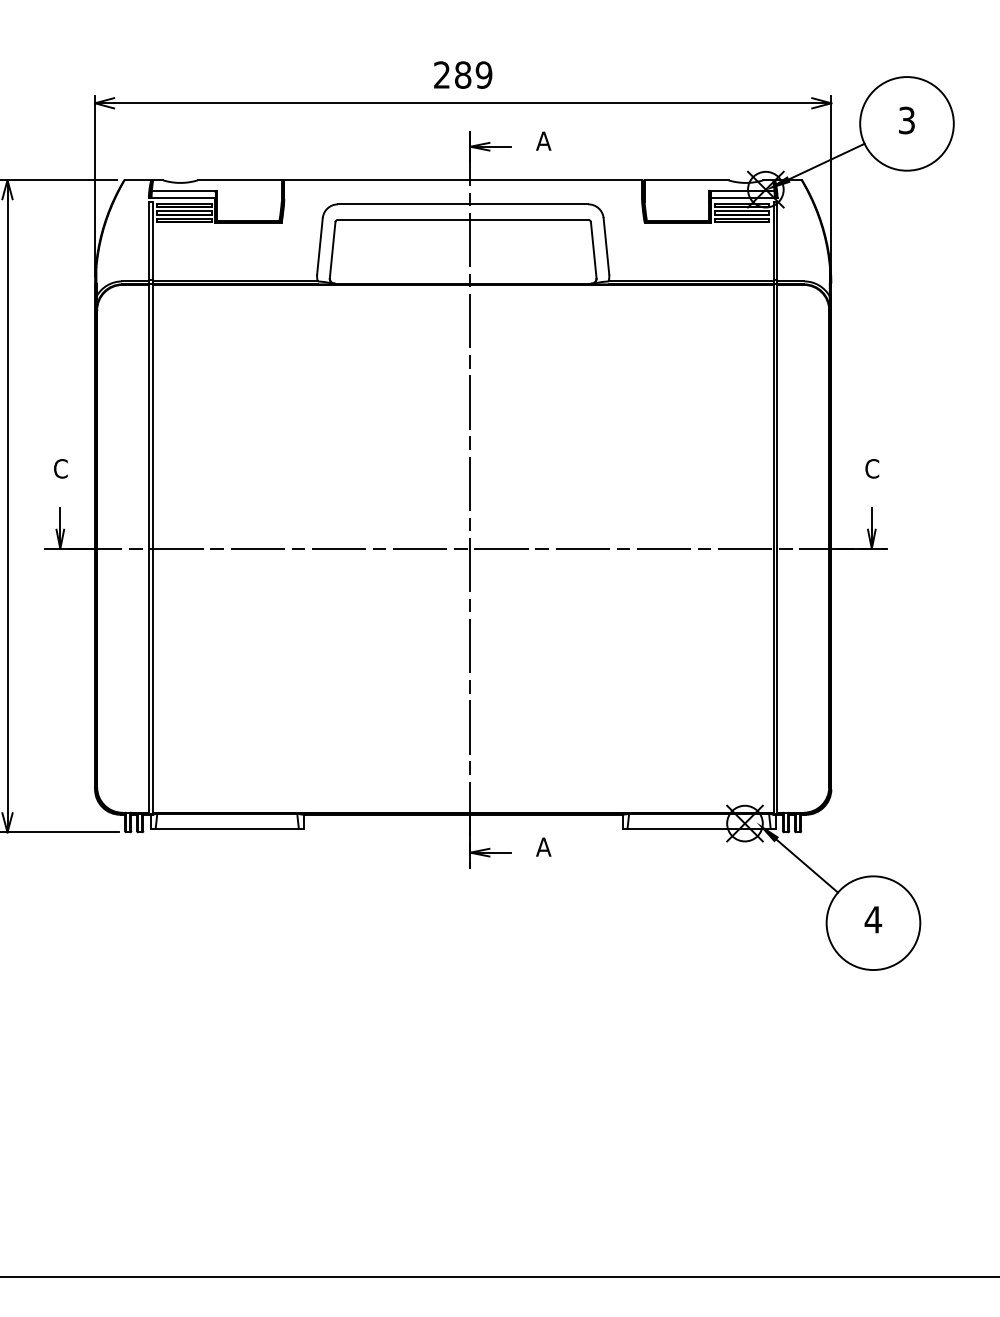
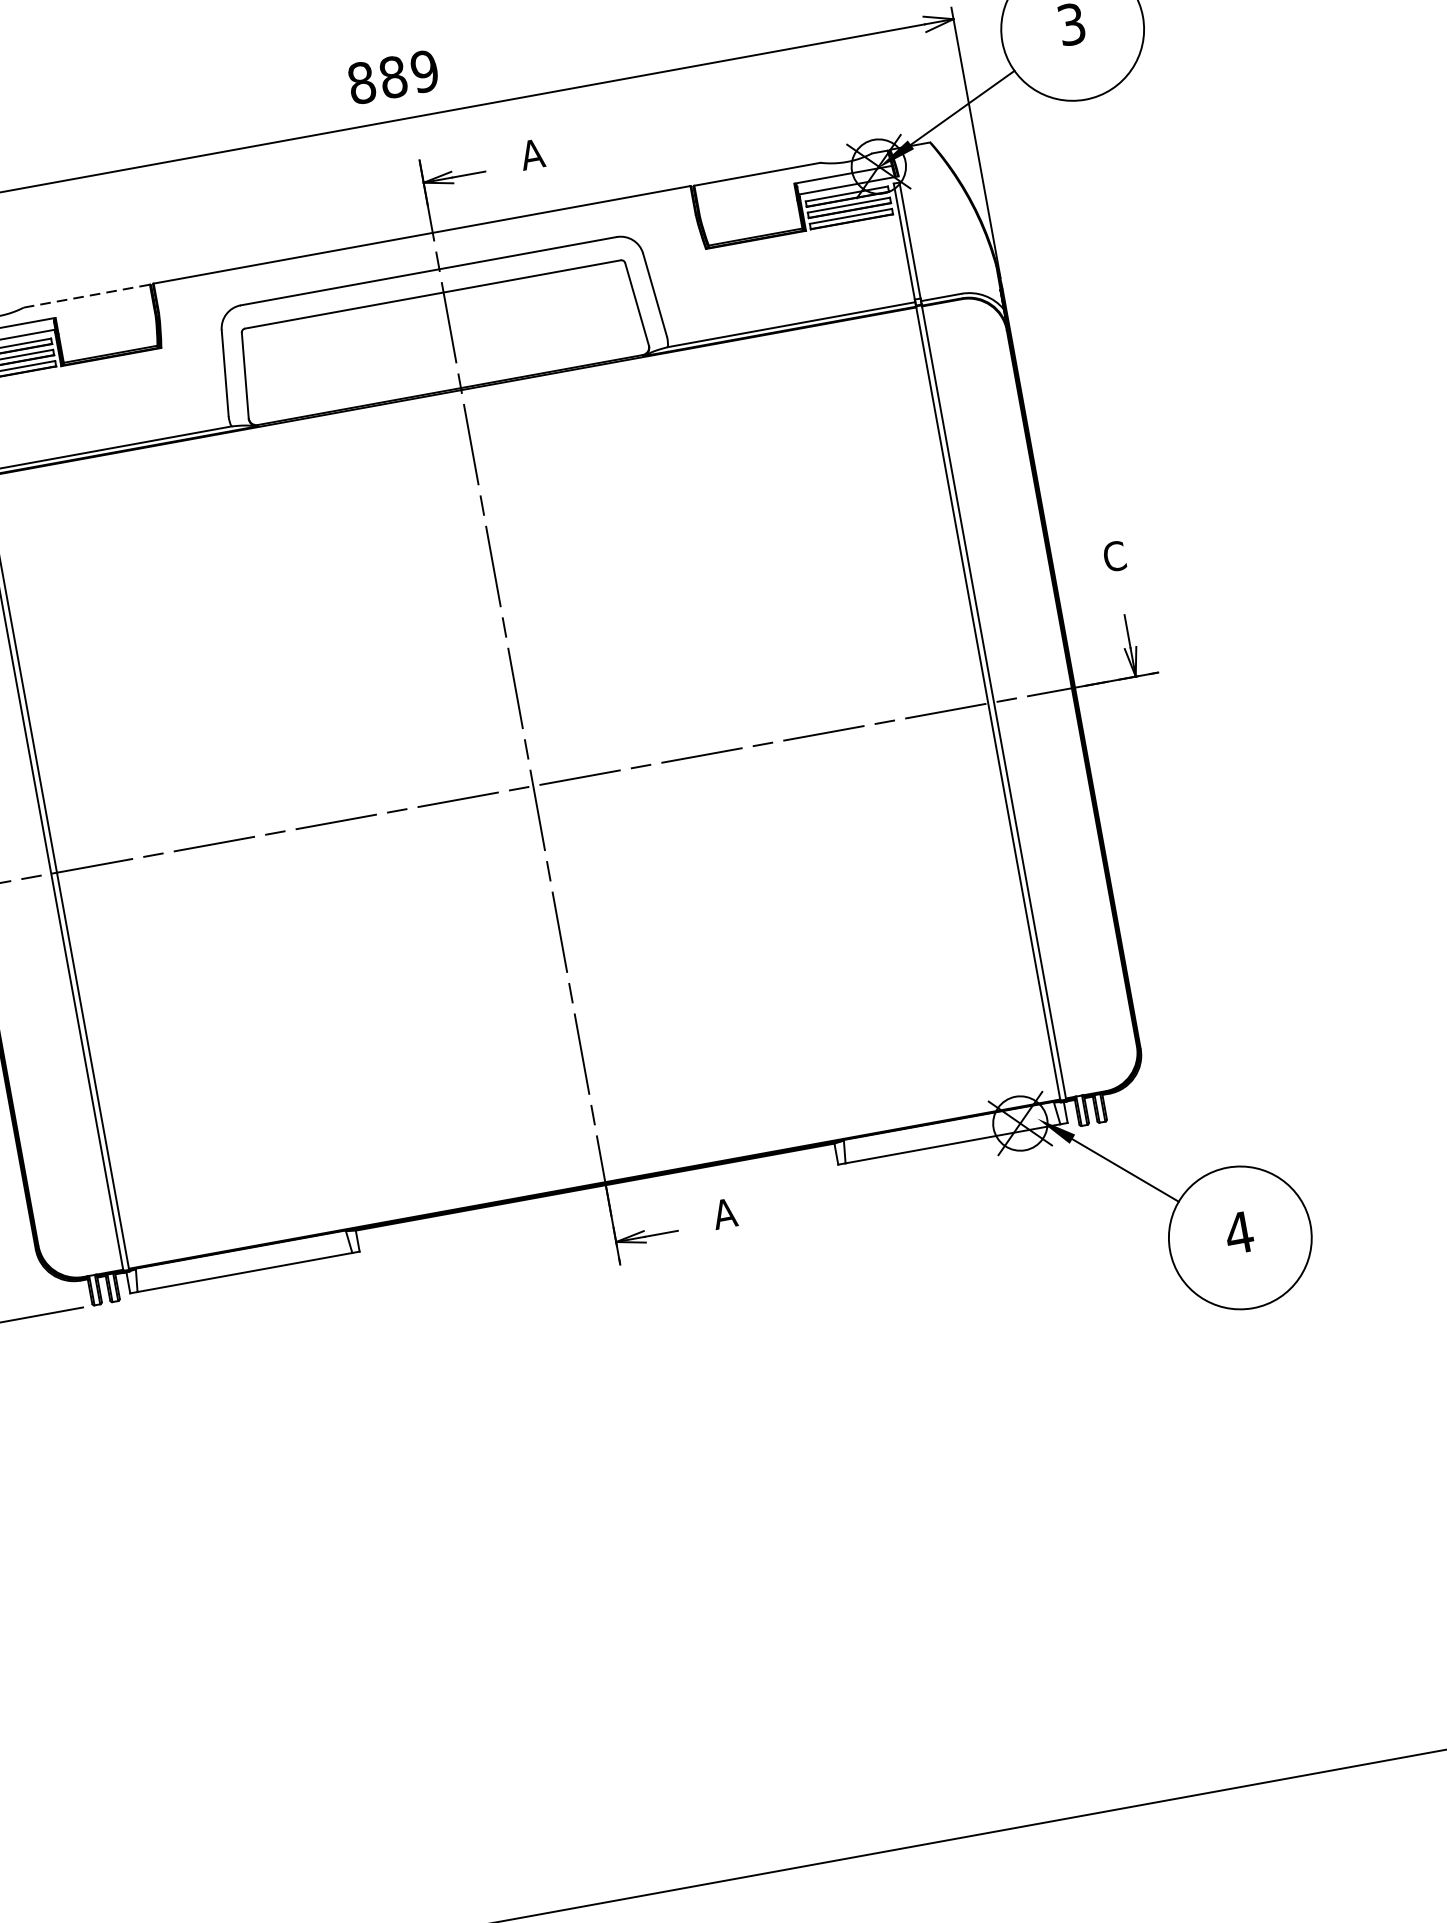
text: (442, 74) -> (362, 81), 289 -> 889
line: (240, 180) -> (88, 296), solid -> dashed

